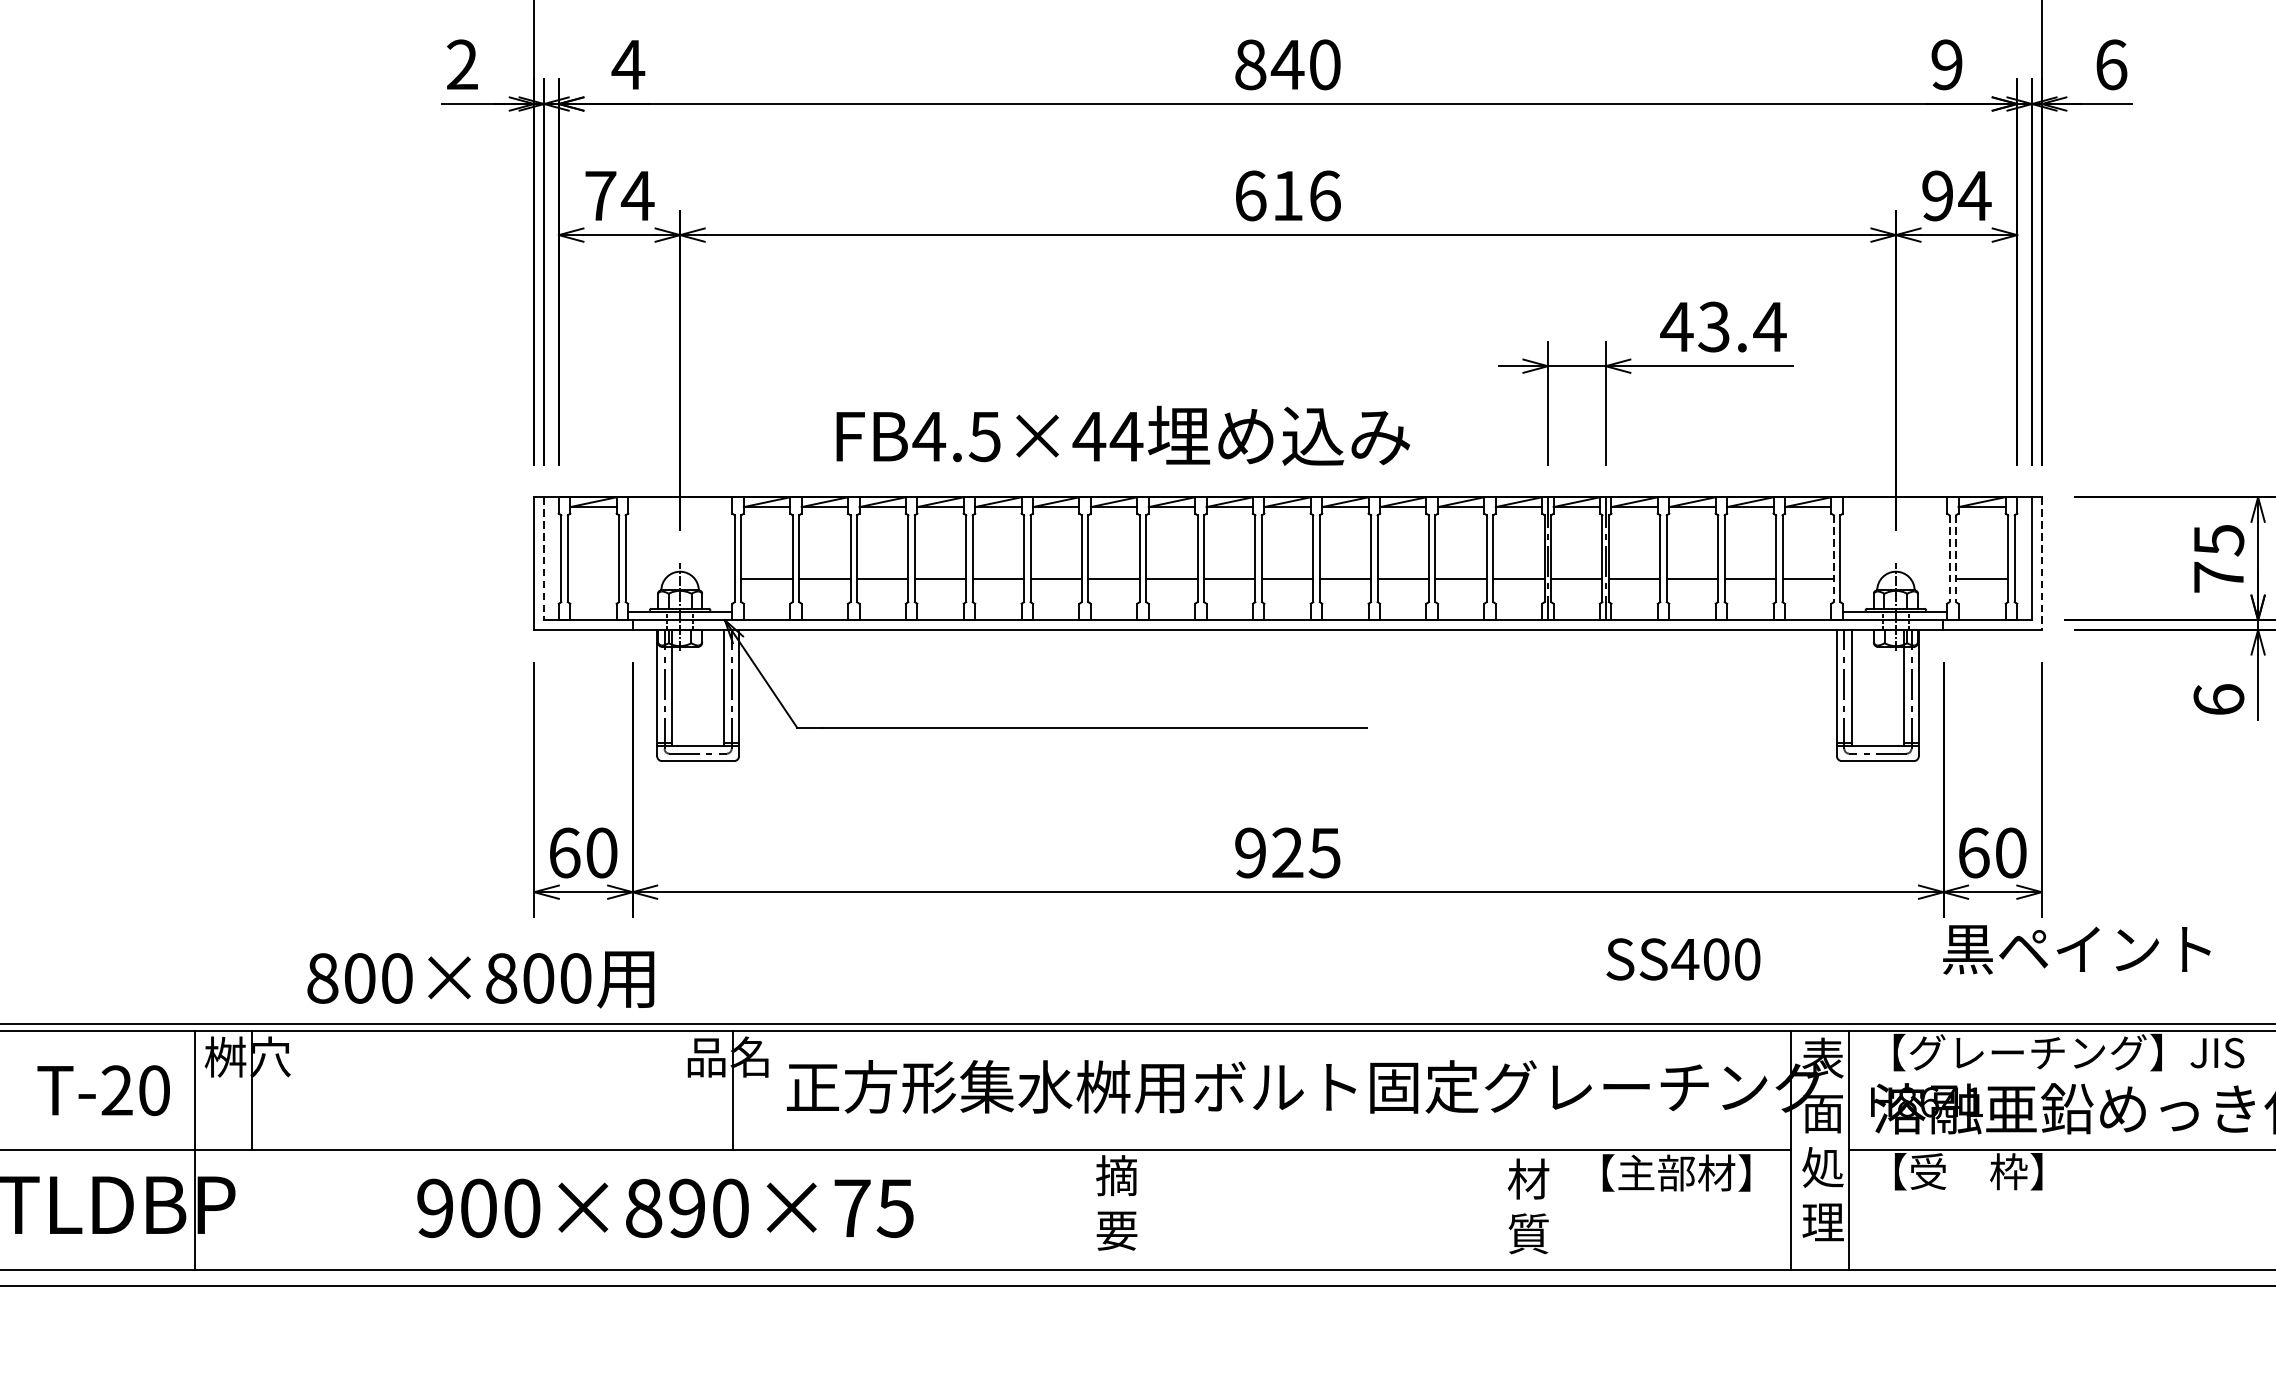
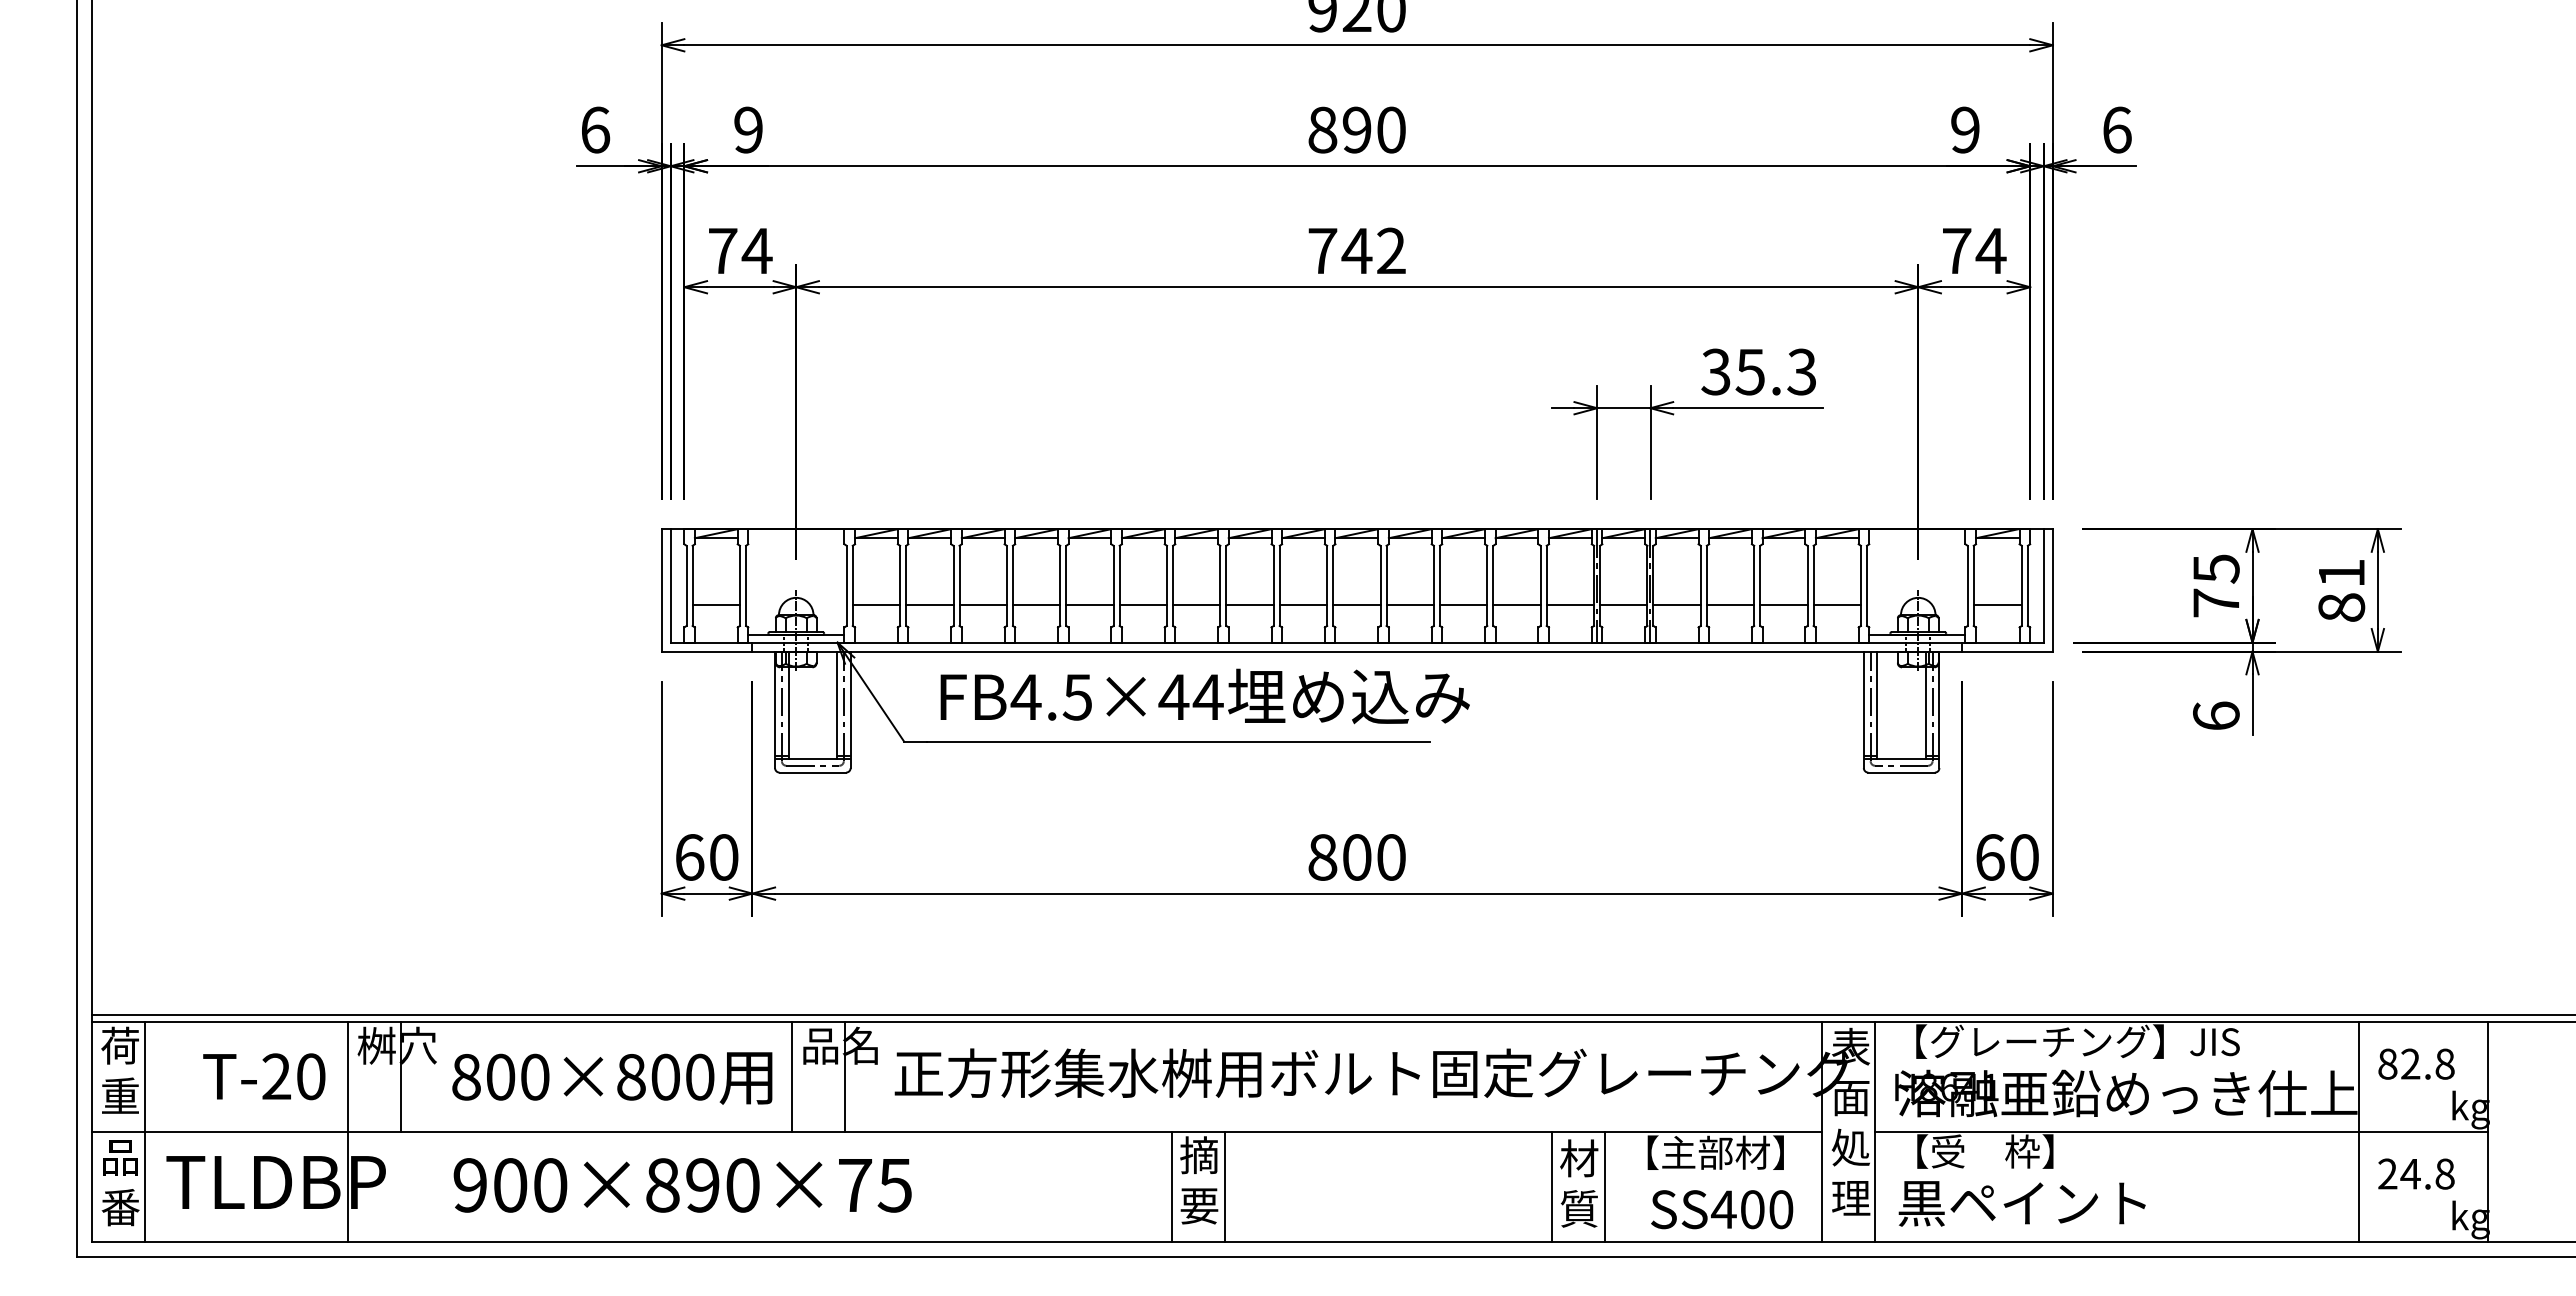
text: (462, 64) -> (595, 129), 2 -> 6
text: (627, 64) -> (747, 129), 4 -> 9
text: (1287, 64) -> (1356, 129), 840 -> 890
text: (1288, 195) -> (1357, 250), 616 -> 742
text: (1937, 195) -> (1956, 250), 94 -> 74
text: (1722, 326) -> (1758, 371), 43.4 -> 35.3
text: (1122, 435) -> (1204, 696), moved
line: (543, 558) -> (670, 585), dashed -> solid
line: (1833, 559) -> (1860, 586), dashed -> solid
line: (1949, 559) -> (1967, 586), dashed -> solid
line: (1955, 559) -> (1973, 586), dashed -> solid
line: (2041, 563) -> (2052, 590), dashed -> solid
line: (592, 578) -> (715, 604), added
text: (1287, 853) -> (1356, 857), 925 -> 800
text: (2076, 949) -> (2021, 1203), moved
text: (1683, 959) -> (1722, 1209), moved
text: (481, 979) -> (612, 1078), moved
line: (674, 1090) -> (791, 1076), added
text: (665, 1208) -> (682, 1185), moved
line: (1086, 1209) -> (1171, 1186), added
line: (1144, 1209) -> (1224, 1186), added
line: (1498, 1209) -> (1551, 1186), added
line: (1555, 1209) -> (1604, 1186), added

